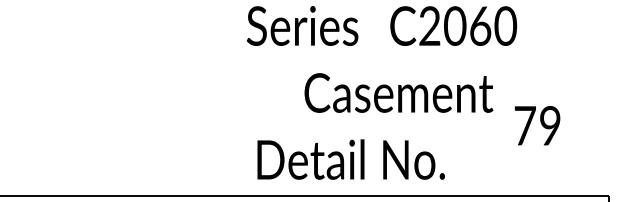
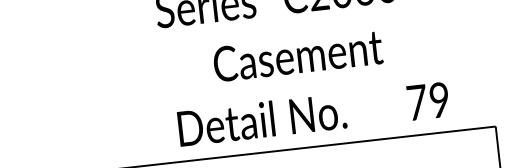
text: (537, 125) -> (428, 101), moved

